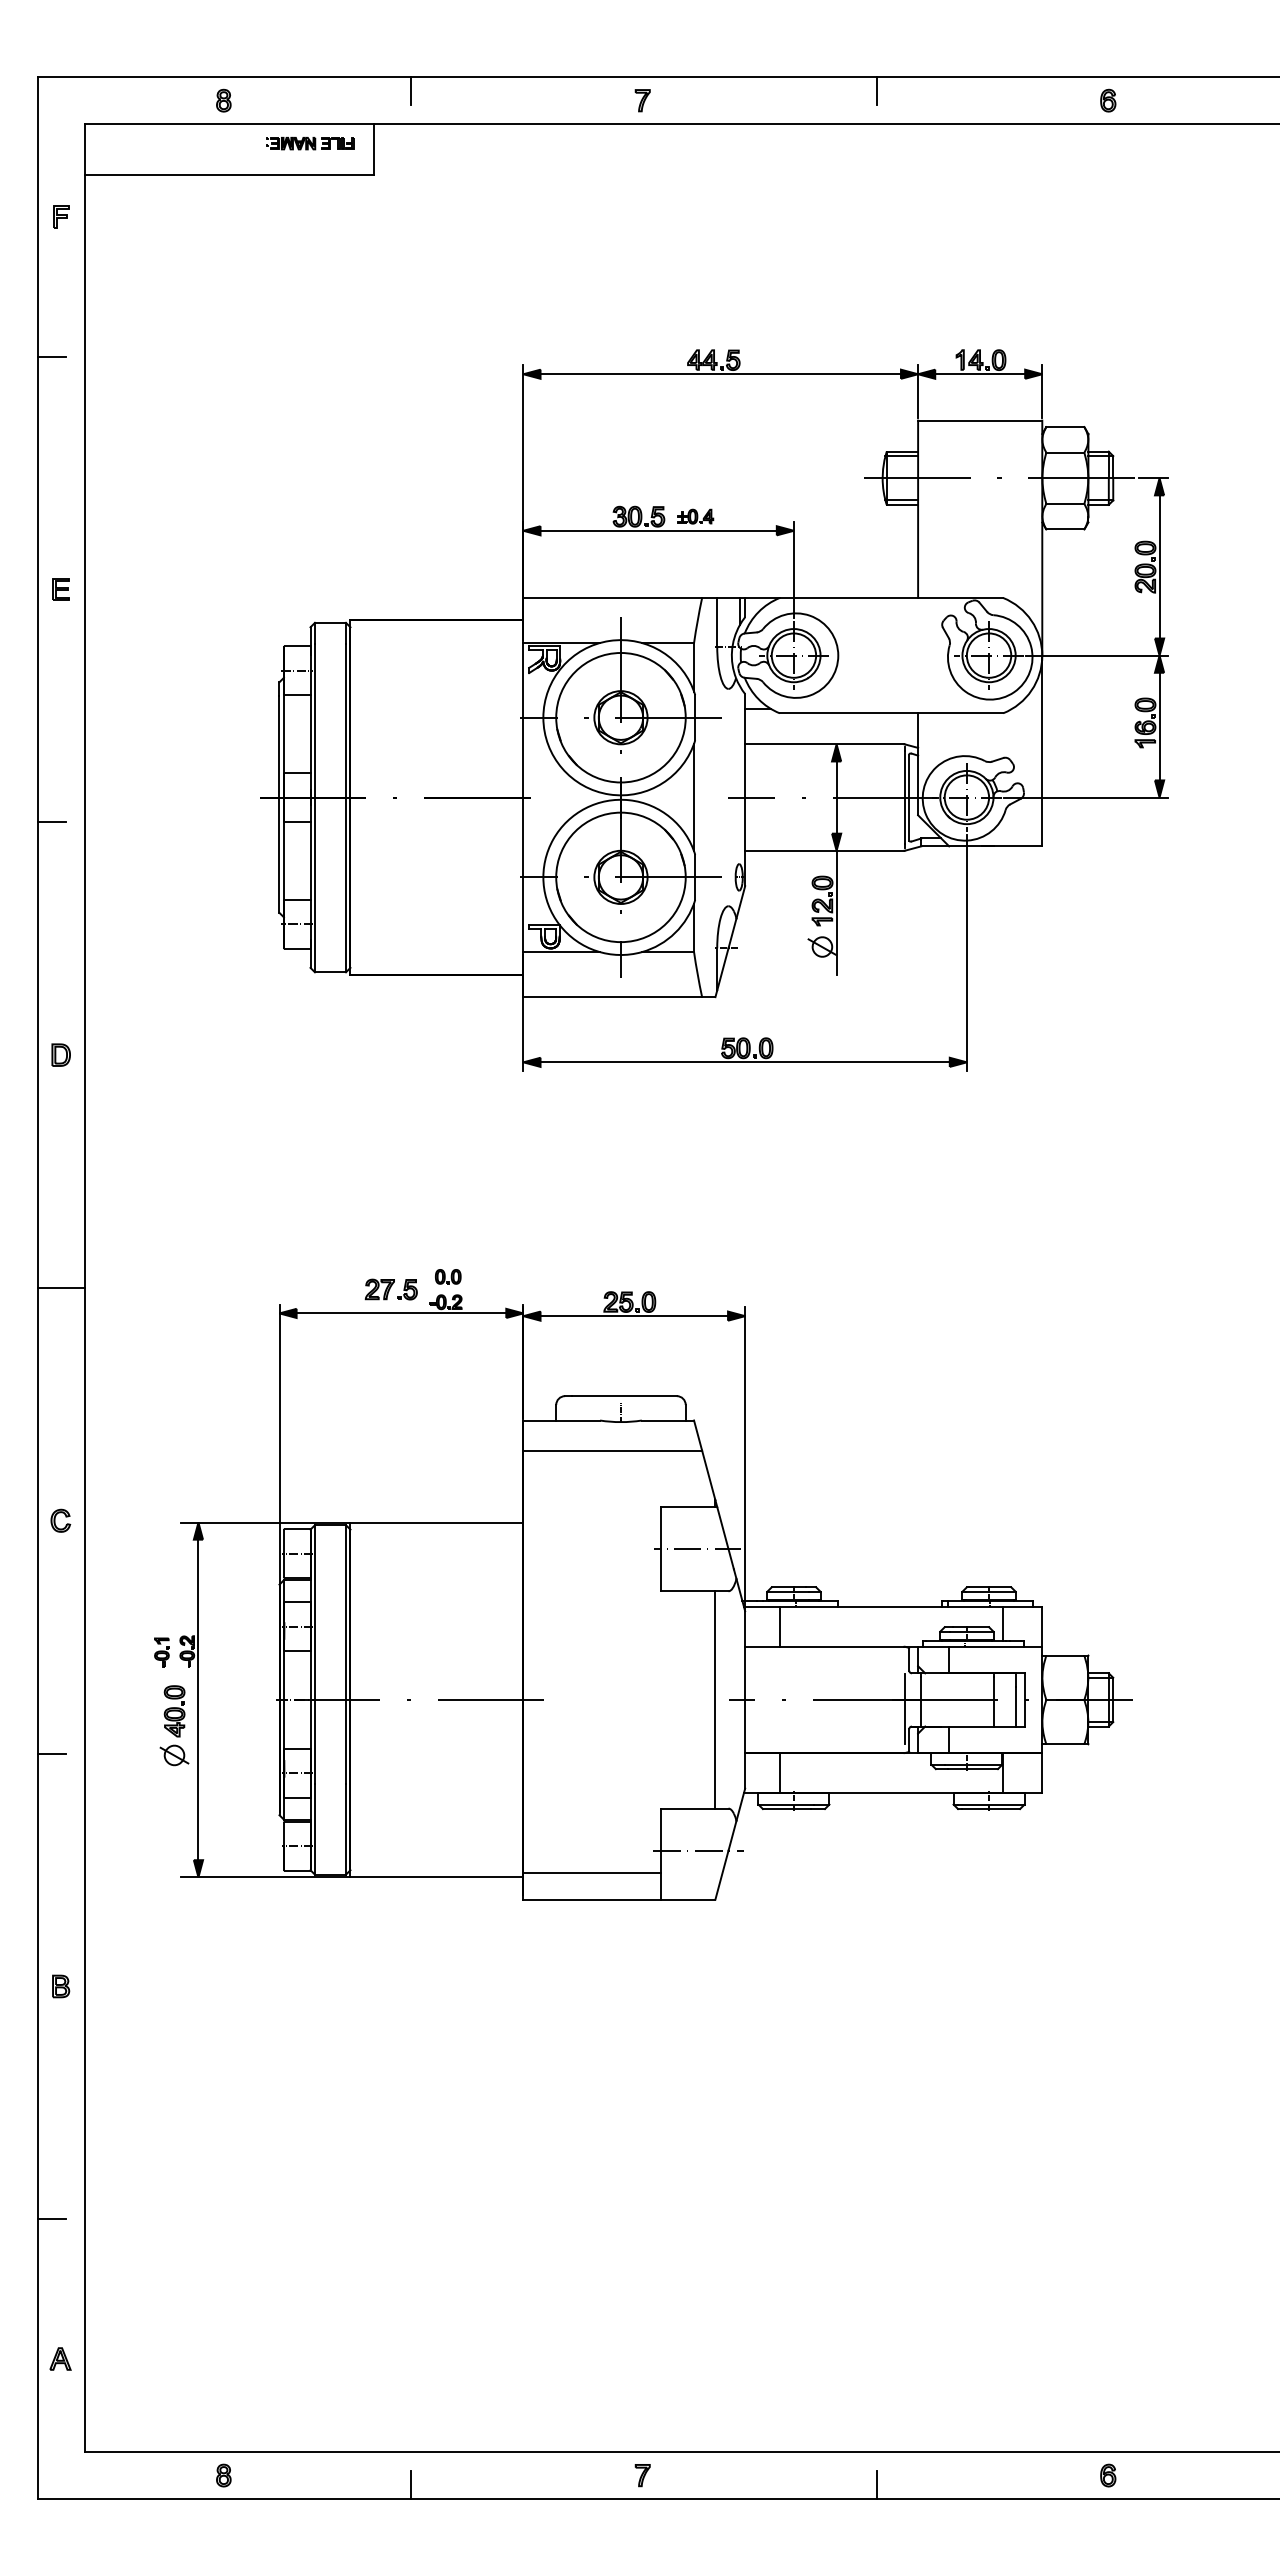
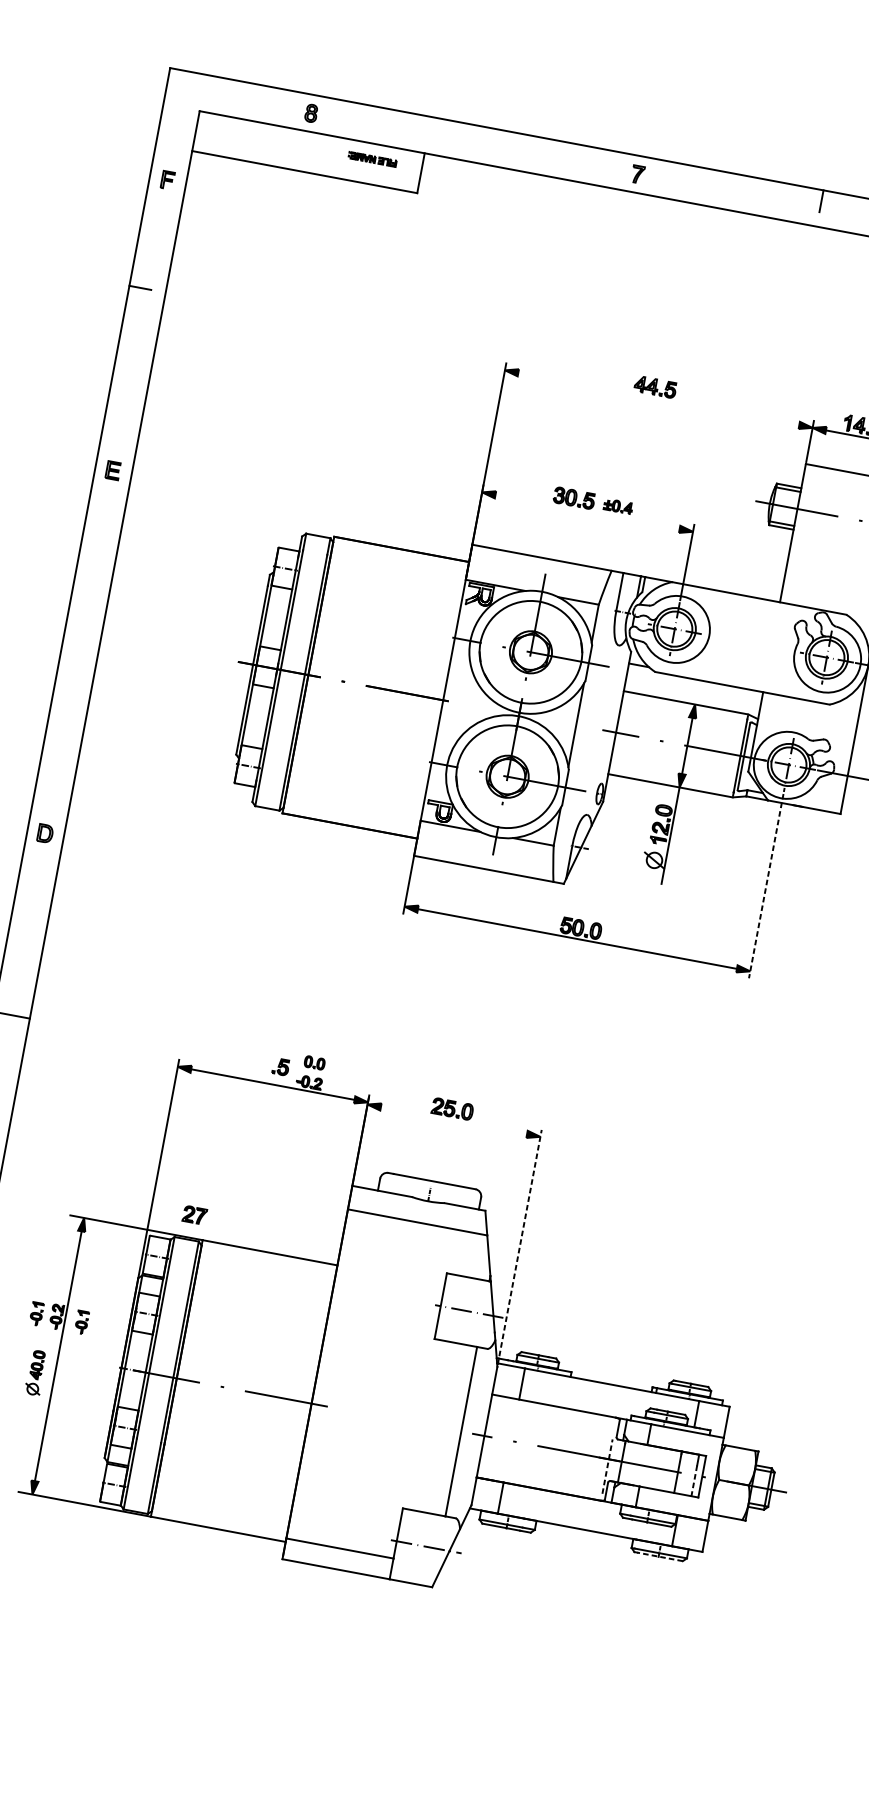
line: (410, 91) -> (458, 133), removed
part: (310, 143) -> (372, 159), size x0.7
line: (720, 374) -> (658, 399), removed
line: (658, 530) -> (587, 511), removed
line: (52, 822) -> (72, 651), removed
line: (966, 953) -> (765, 886), solid -> dashed
part: (379, 1289) -> (194, 1215), moved
line: (634, 1316) -> (454, 1120), removed
line: (745, 1457) -> (520, 1247), solid -> dashed
part: (219, 1652) -> (81, 1322), added
line: (1015, 1706) -> (694, 1480), solid -> dashed
line: (904, 1709) -> (607, 1466), solid -> dashed
part: (174, 1725) -> (35, 1372), size x0.7
line: (990, 1809) -> (659, 1557), solid -> dashed

